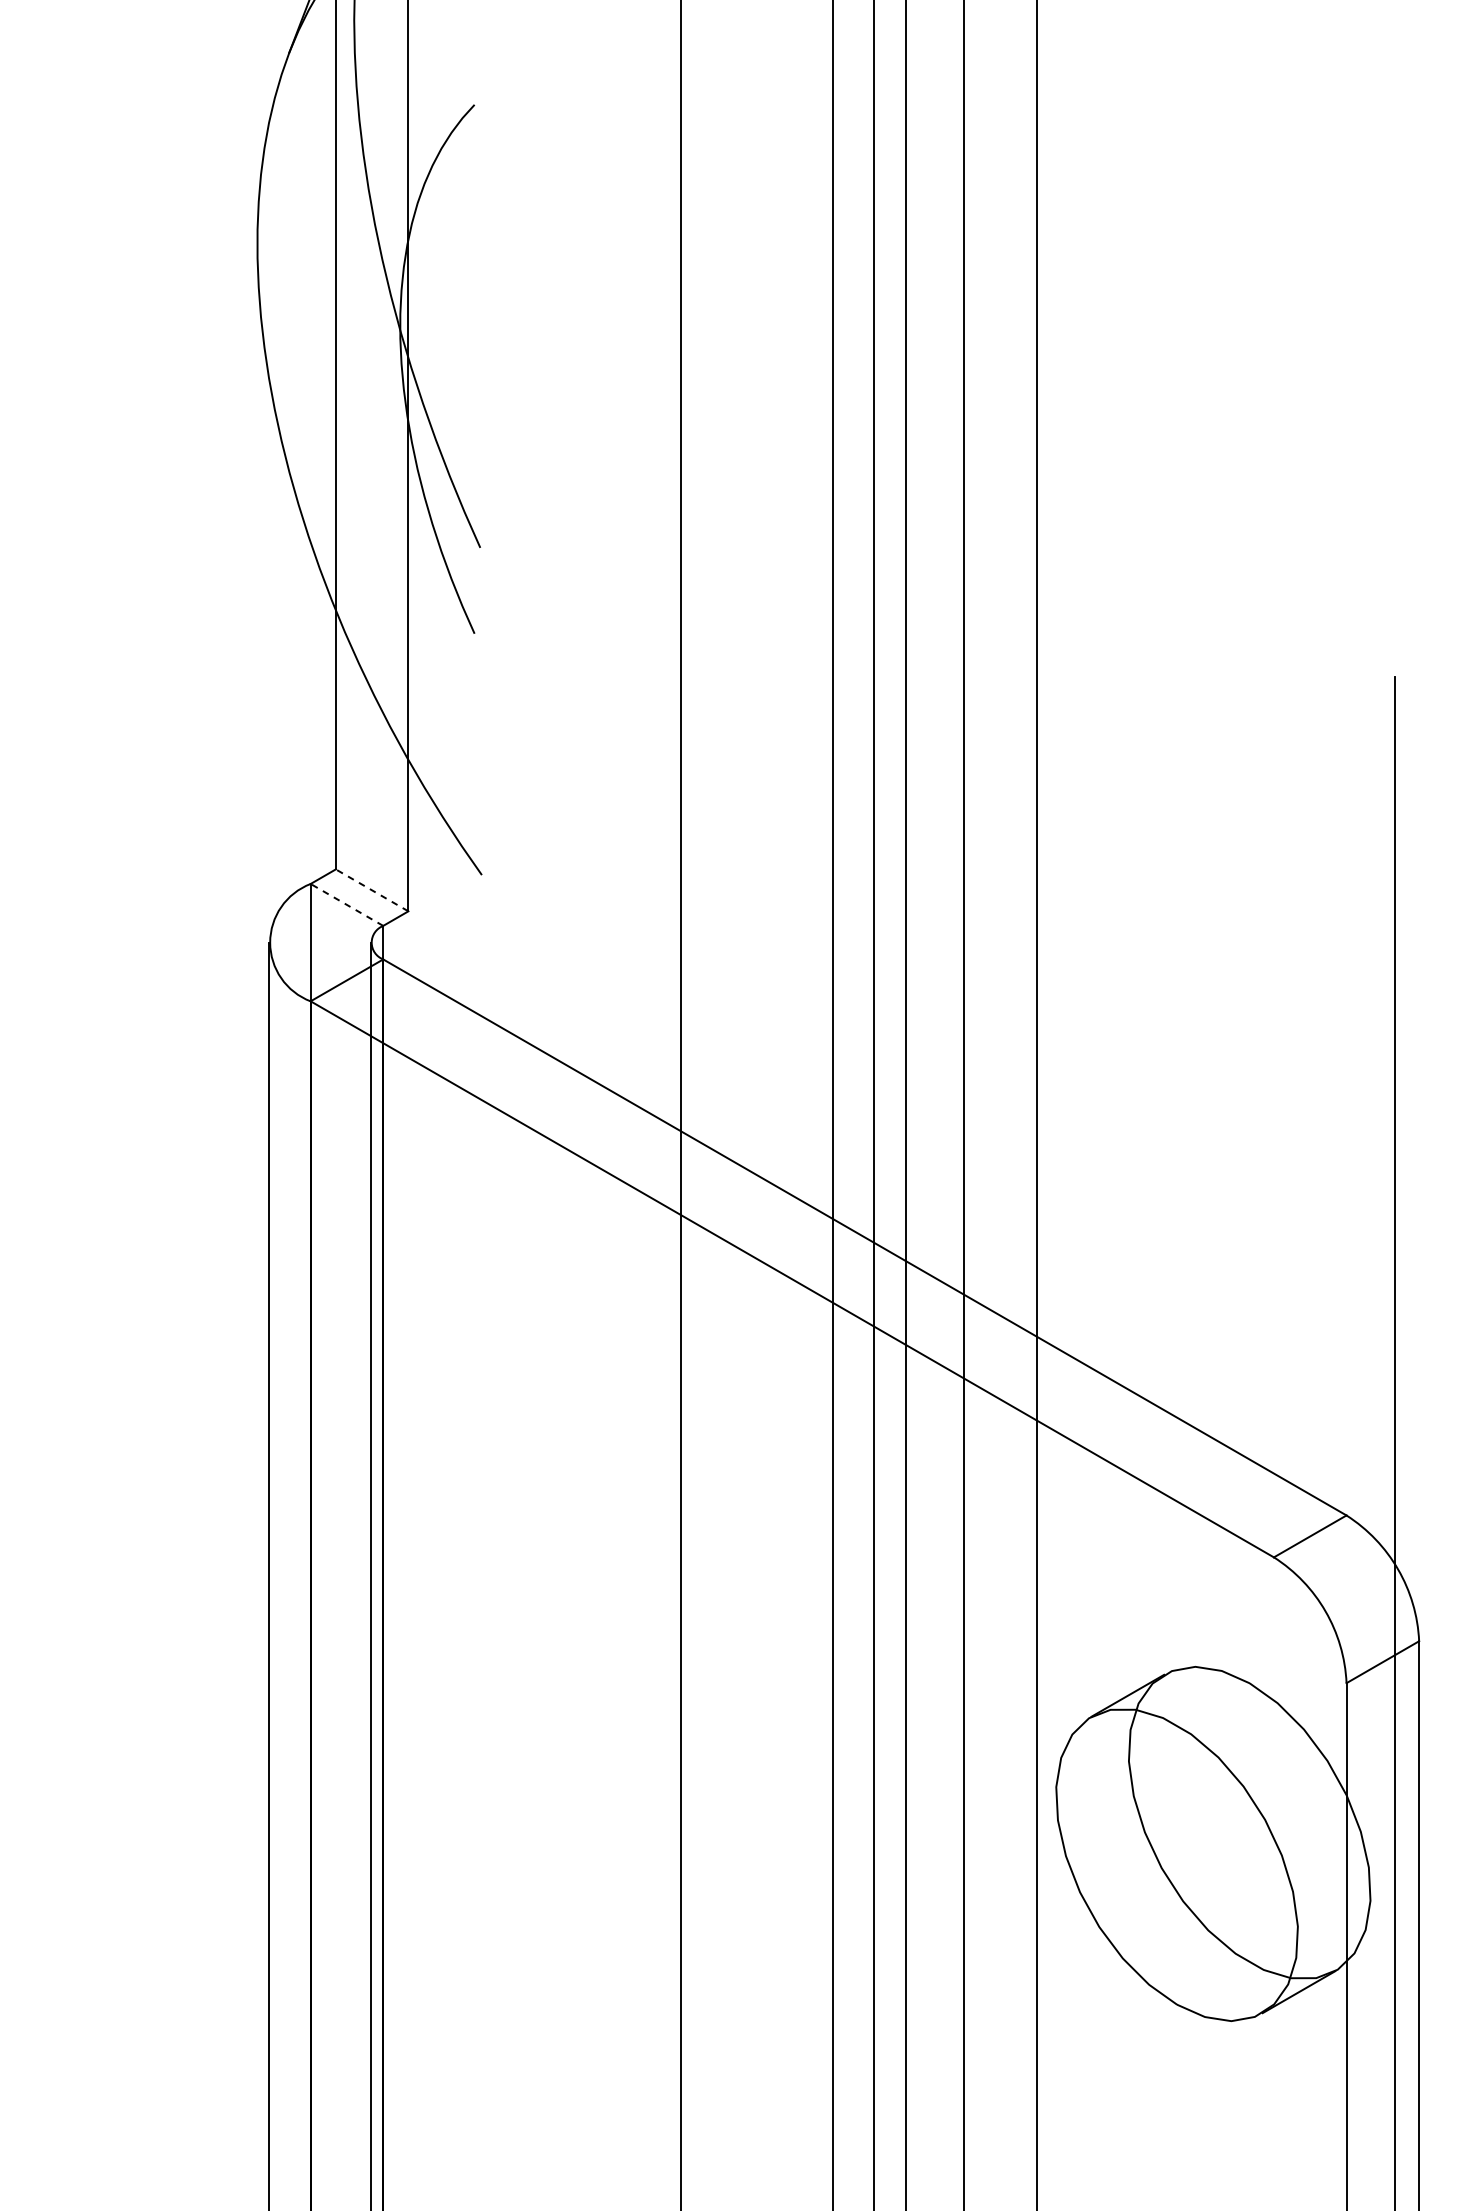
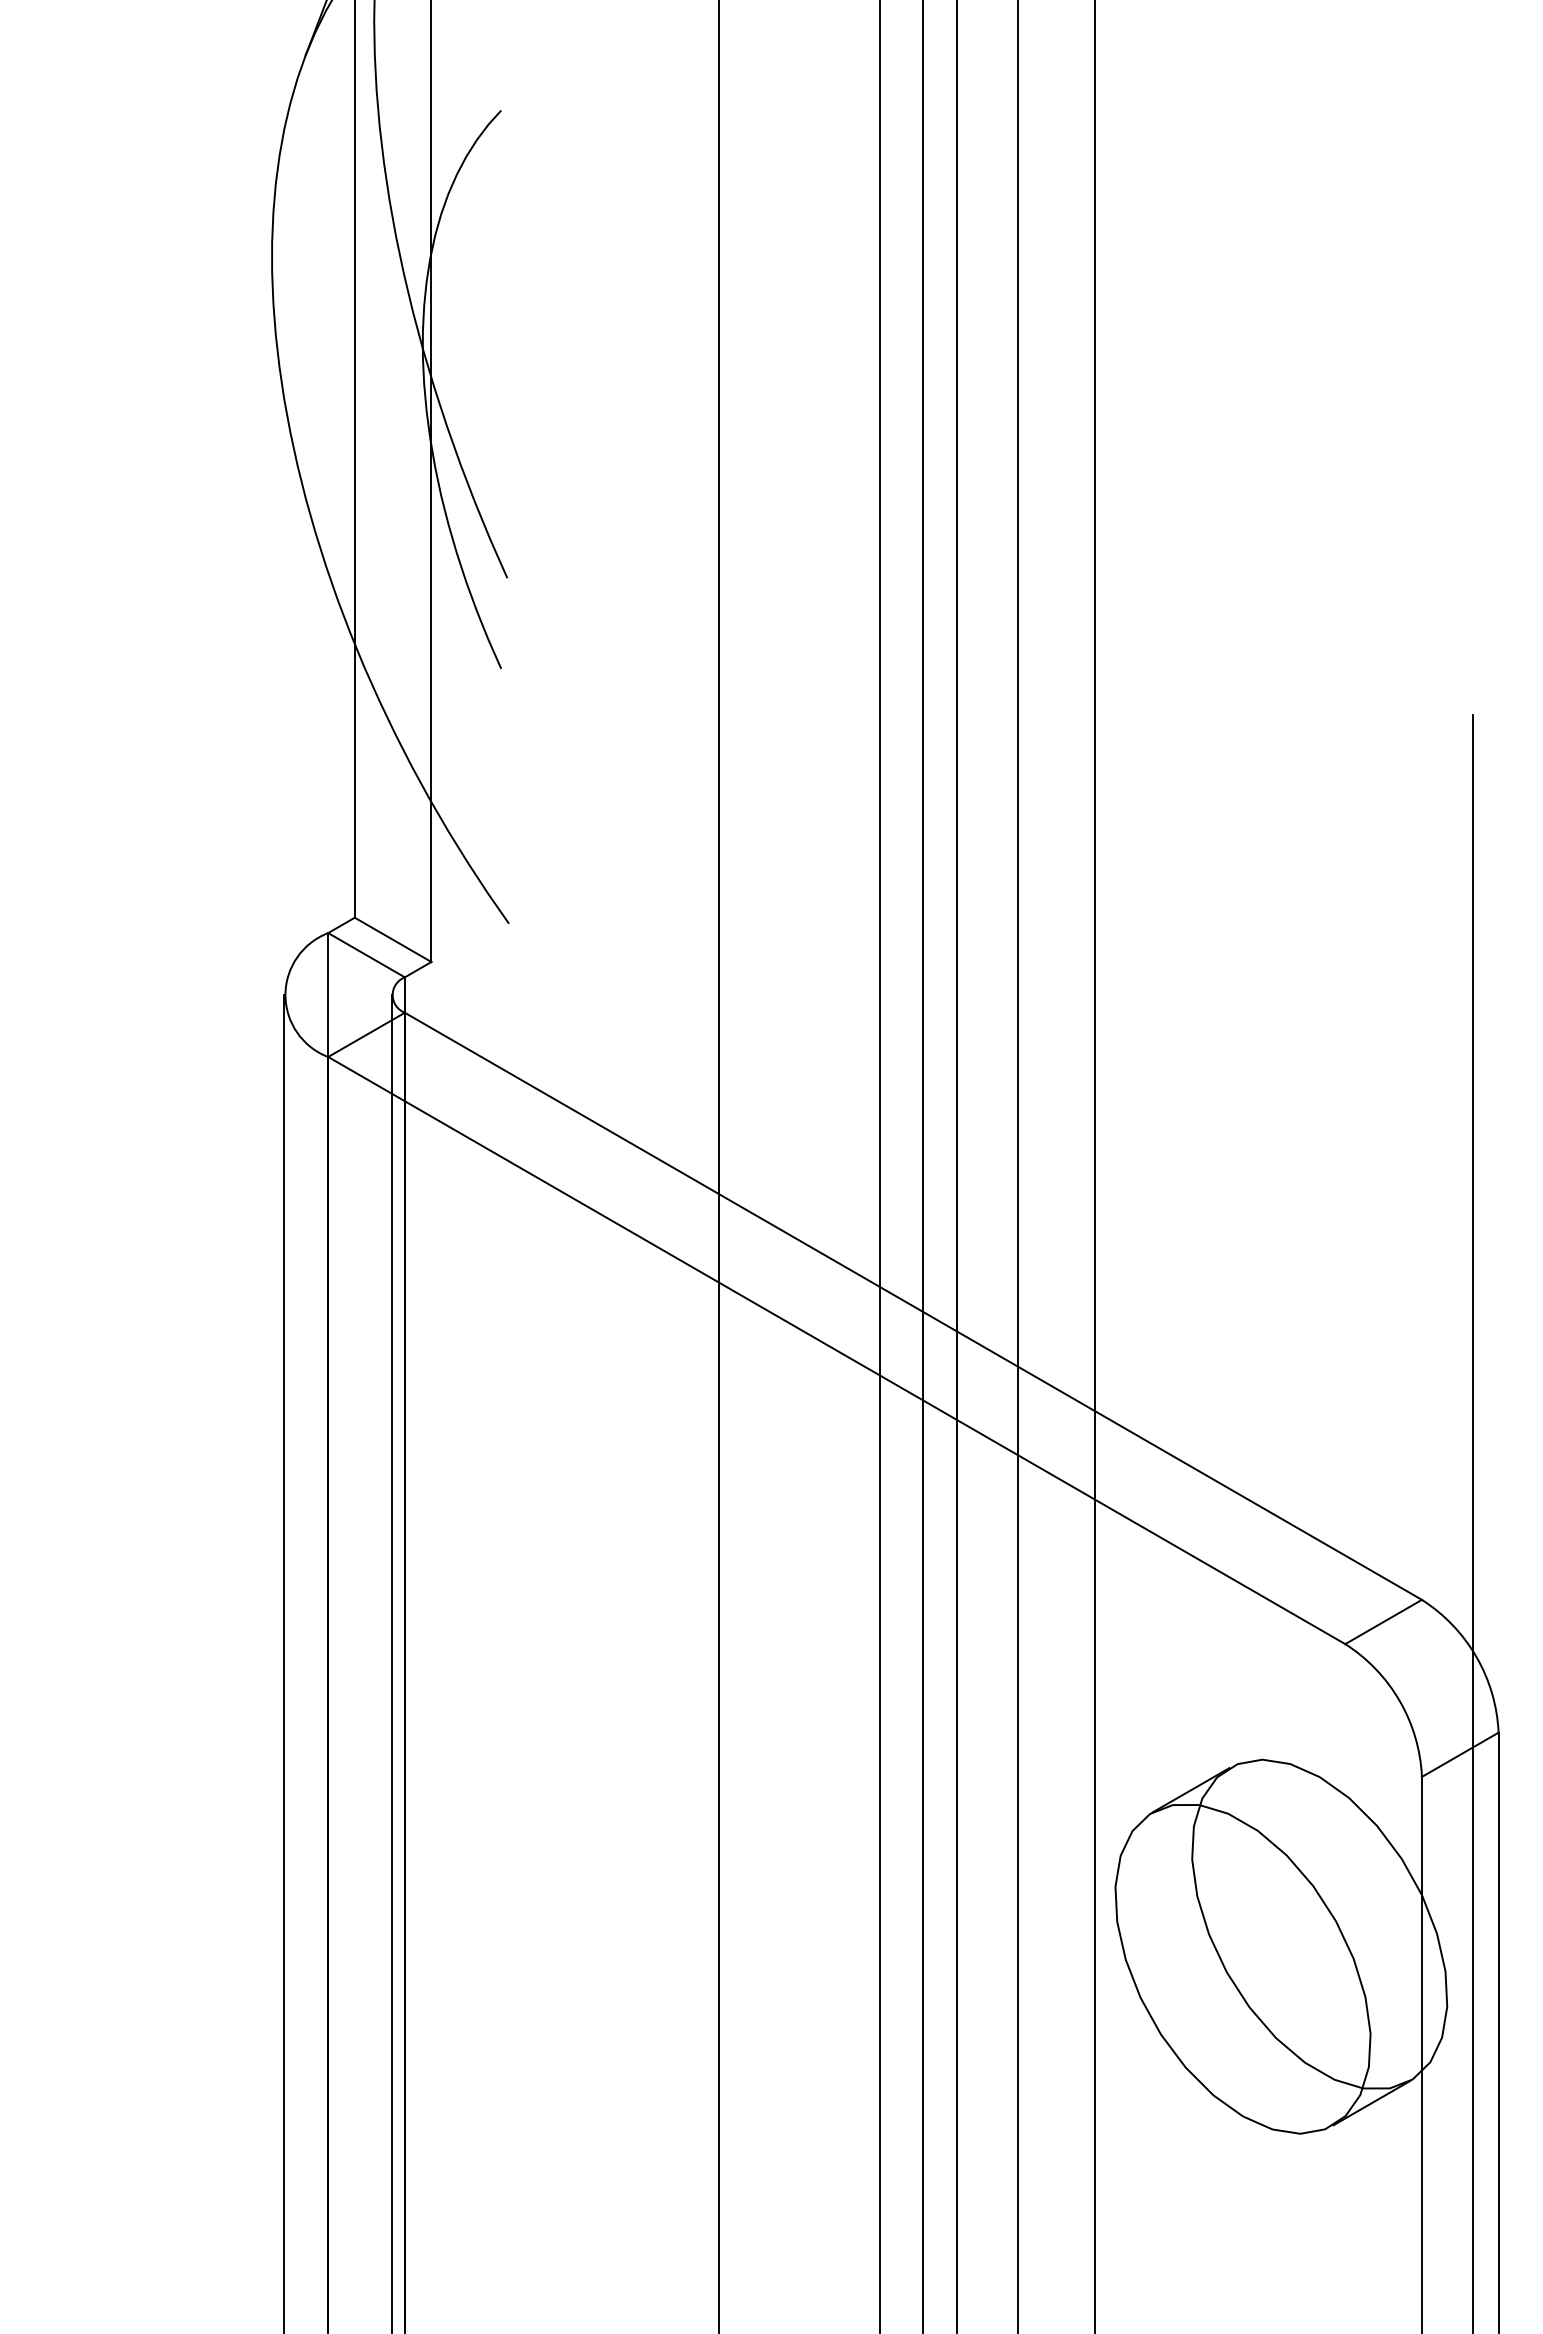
line: (371, 890) -> (392, 939), dashed -> solid
line: (346, 904) -> (366, 954), dashed -> solid

